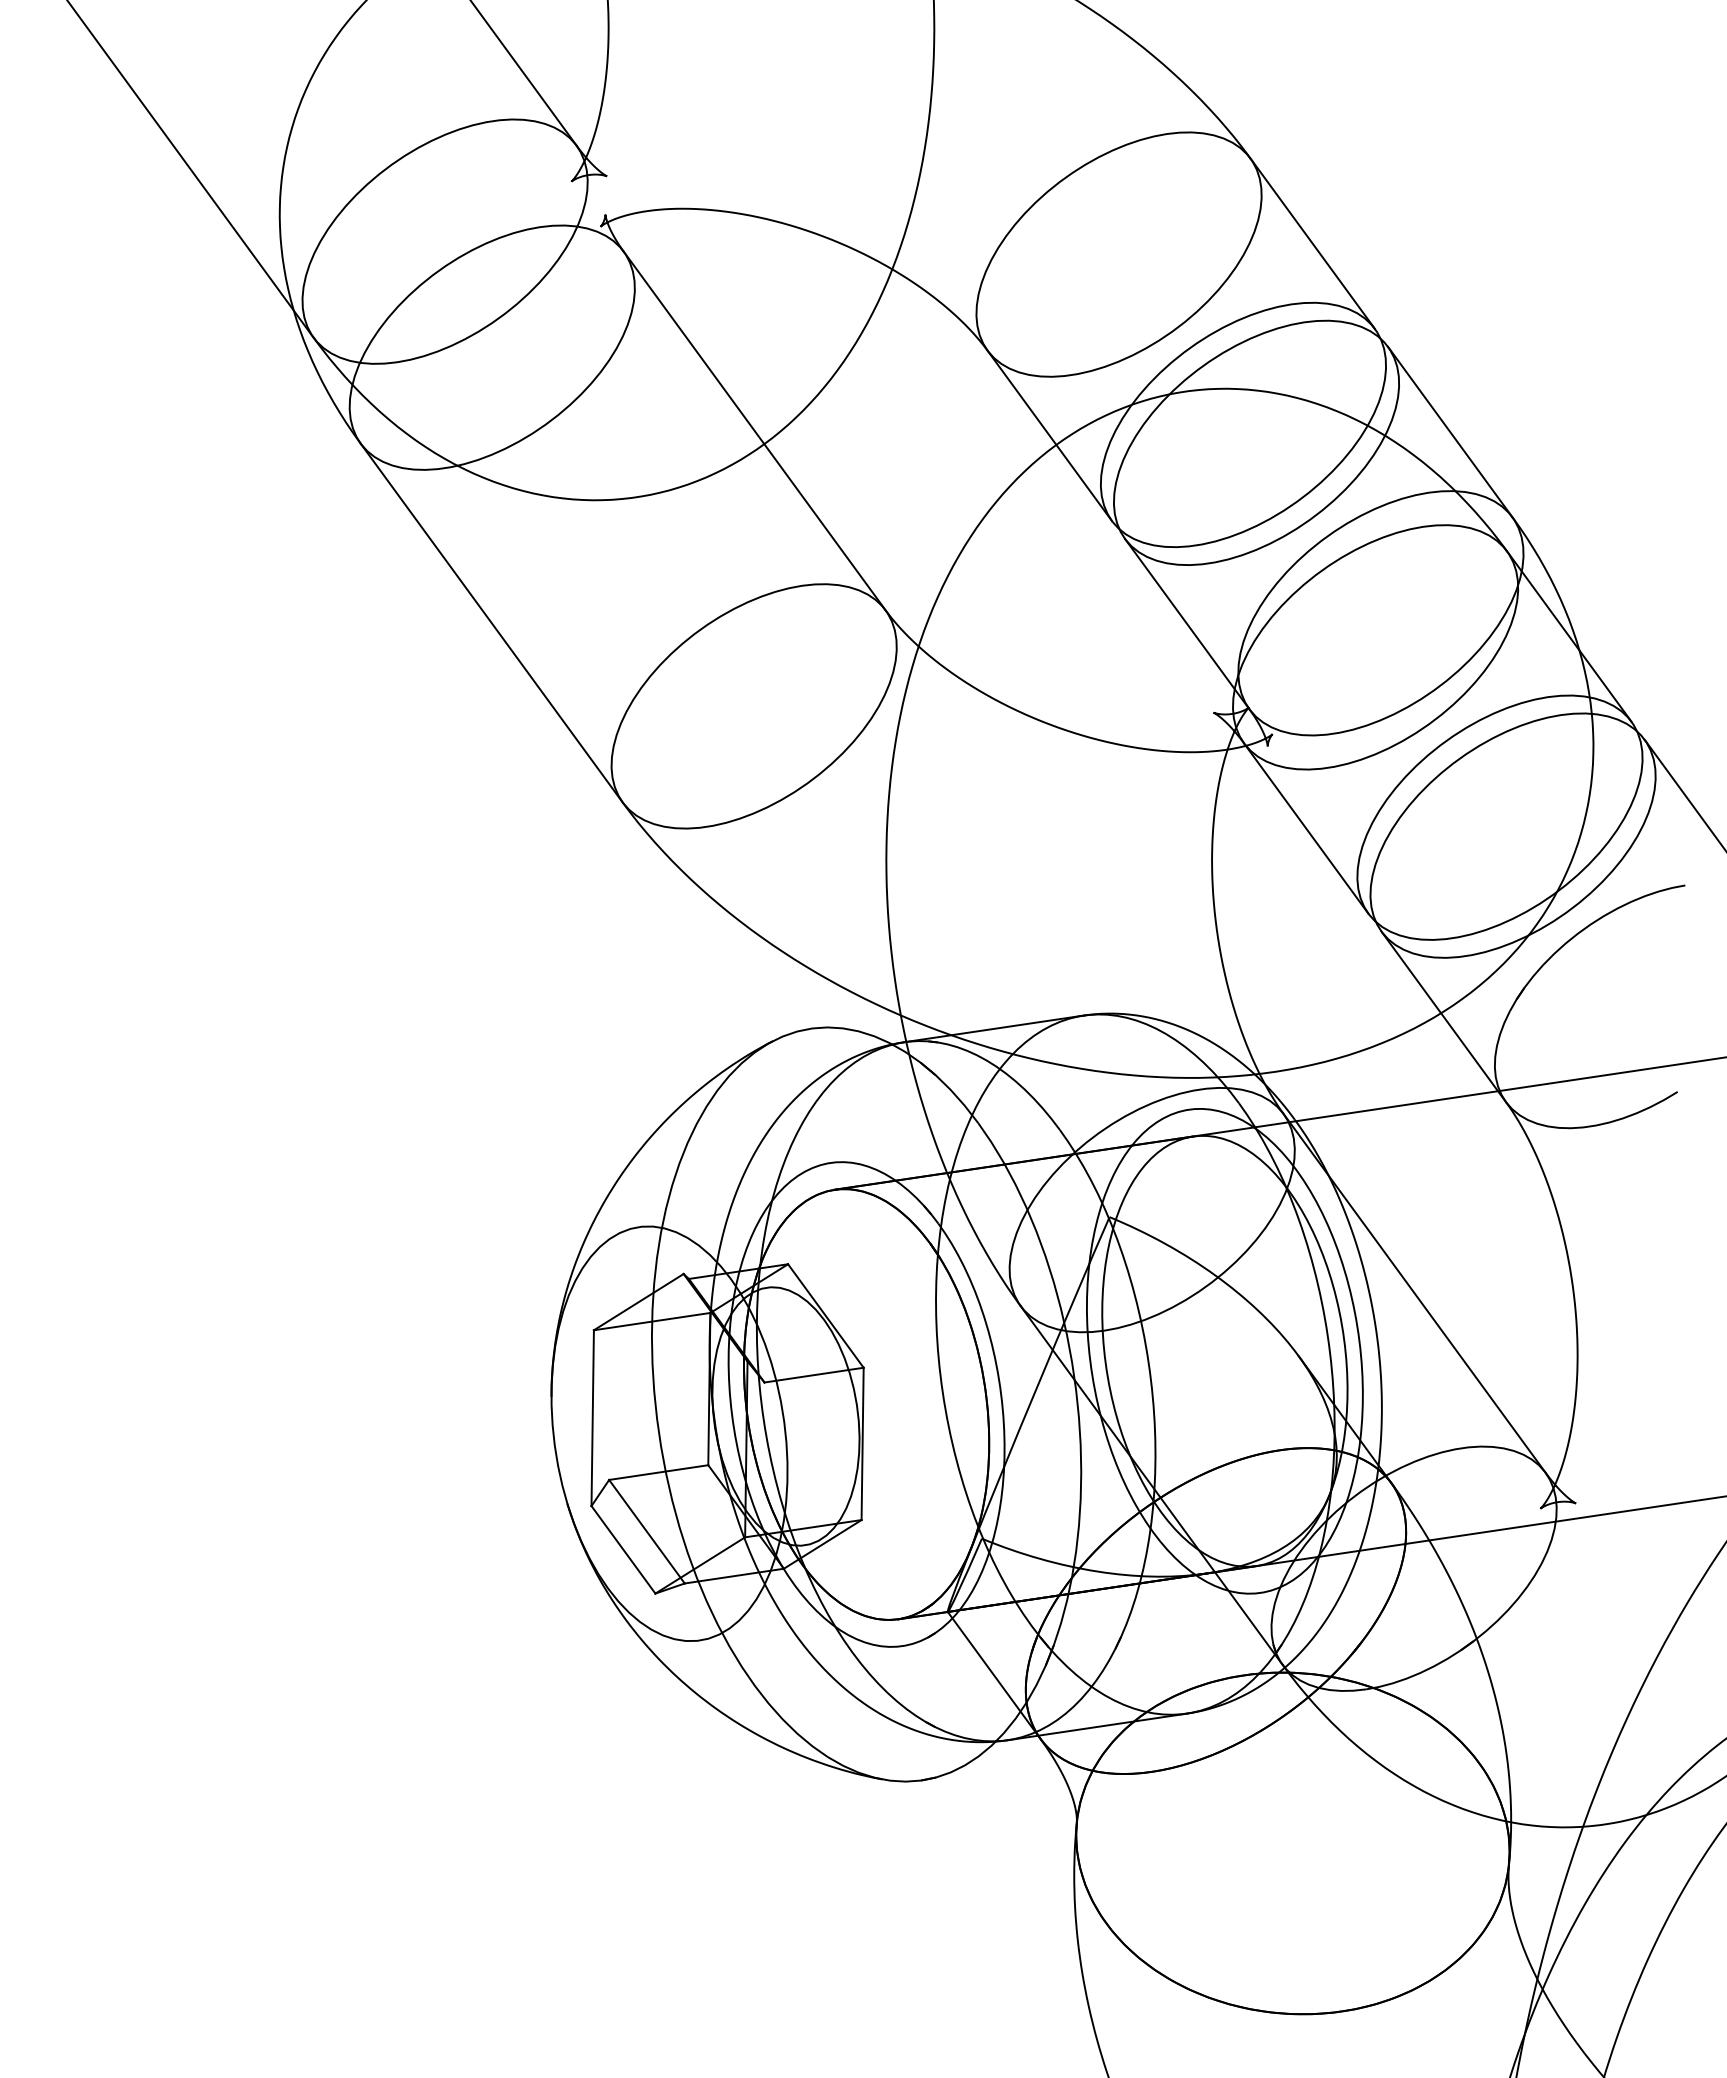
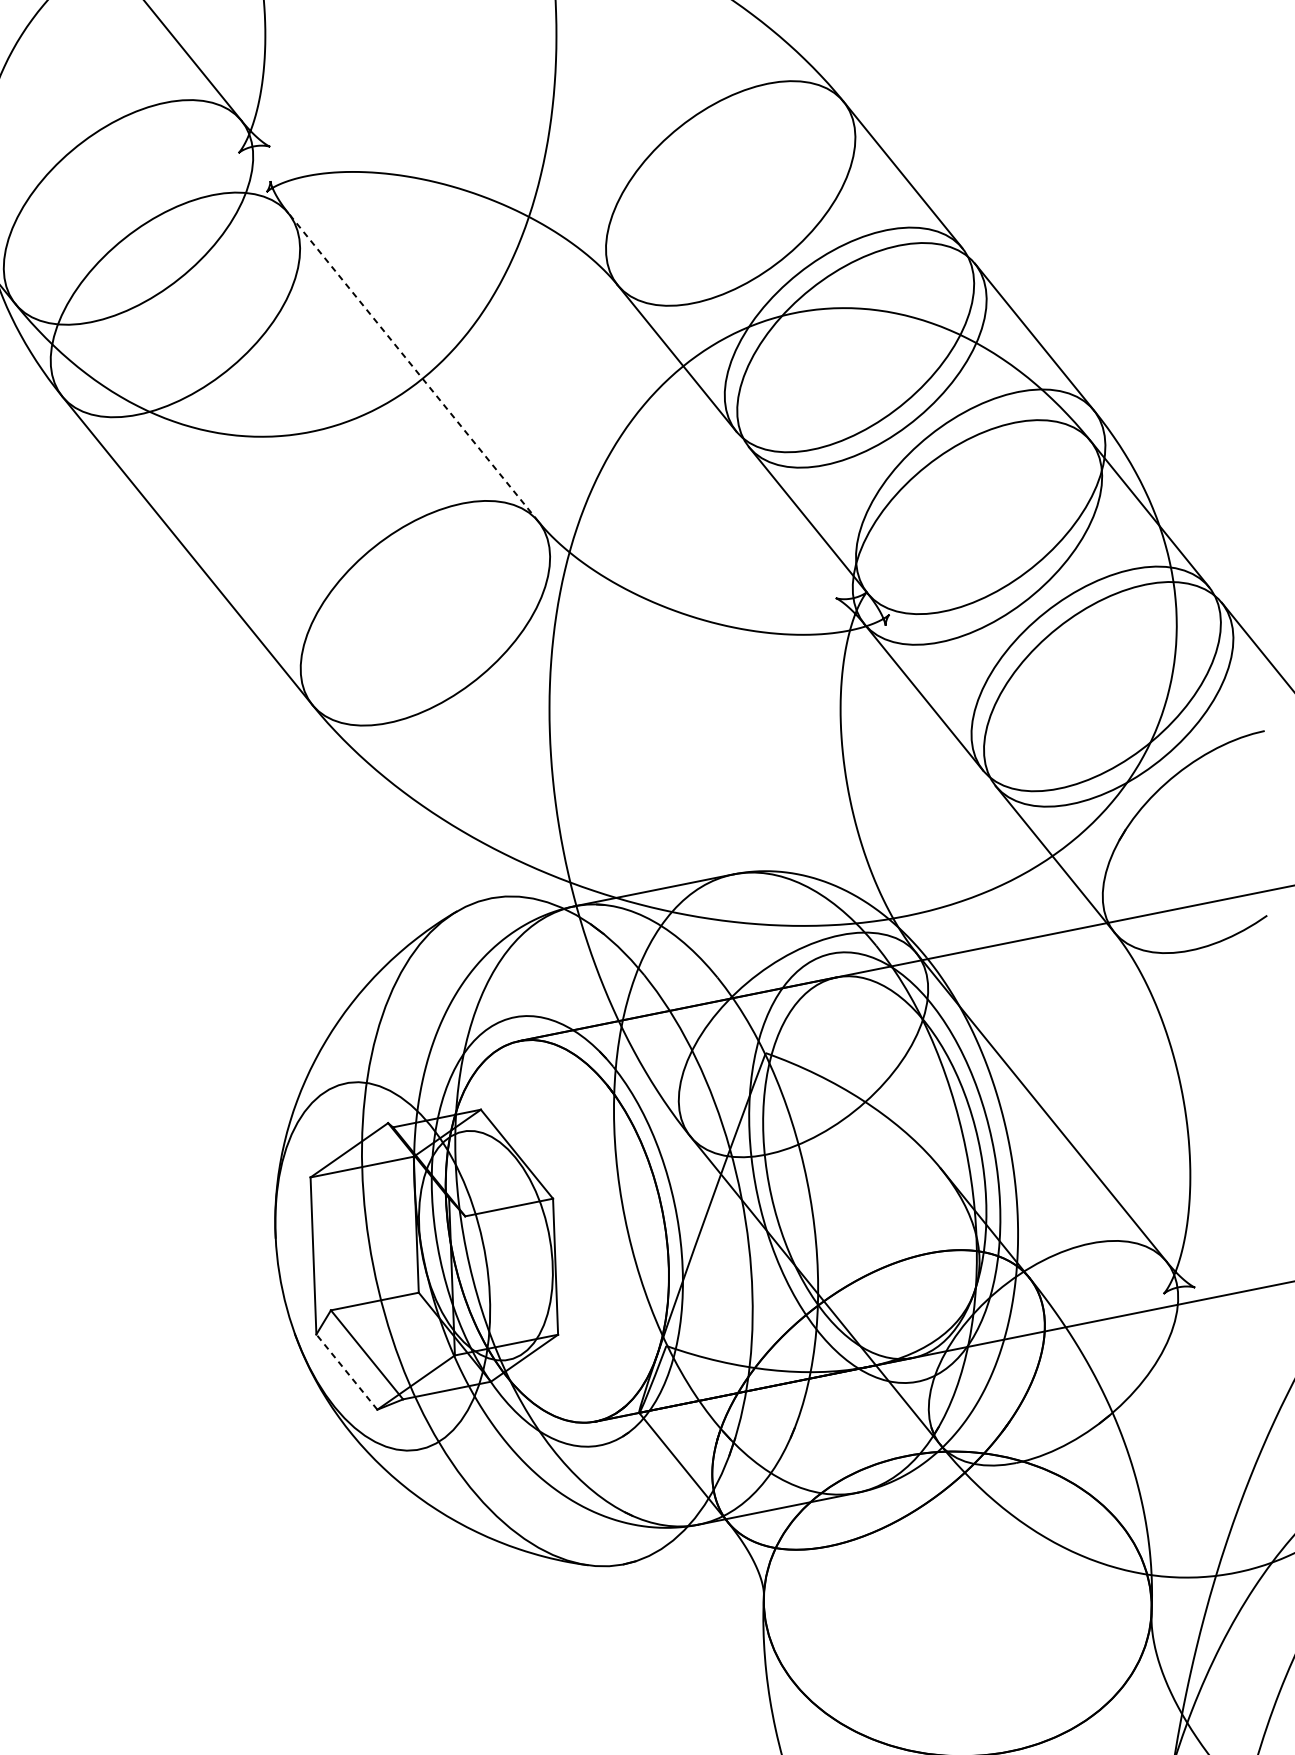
line: (754, 430) -> (413, 366), solid -> dashed
line: (623, 1549) -> (346, 1371), solid -> dashed

